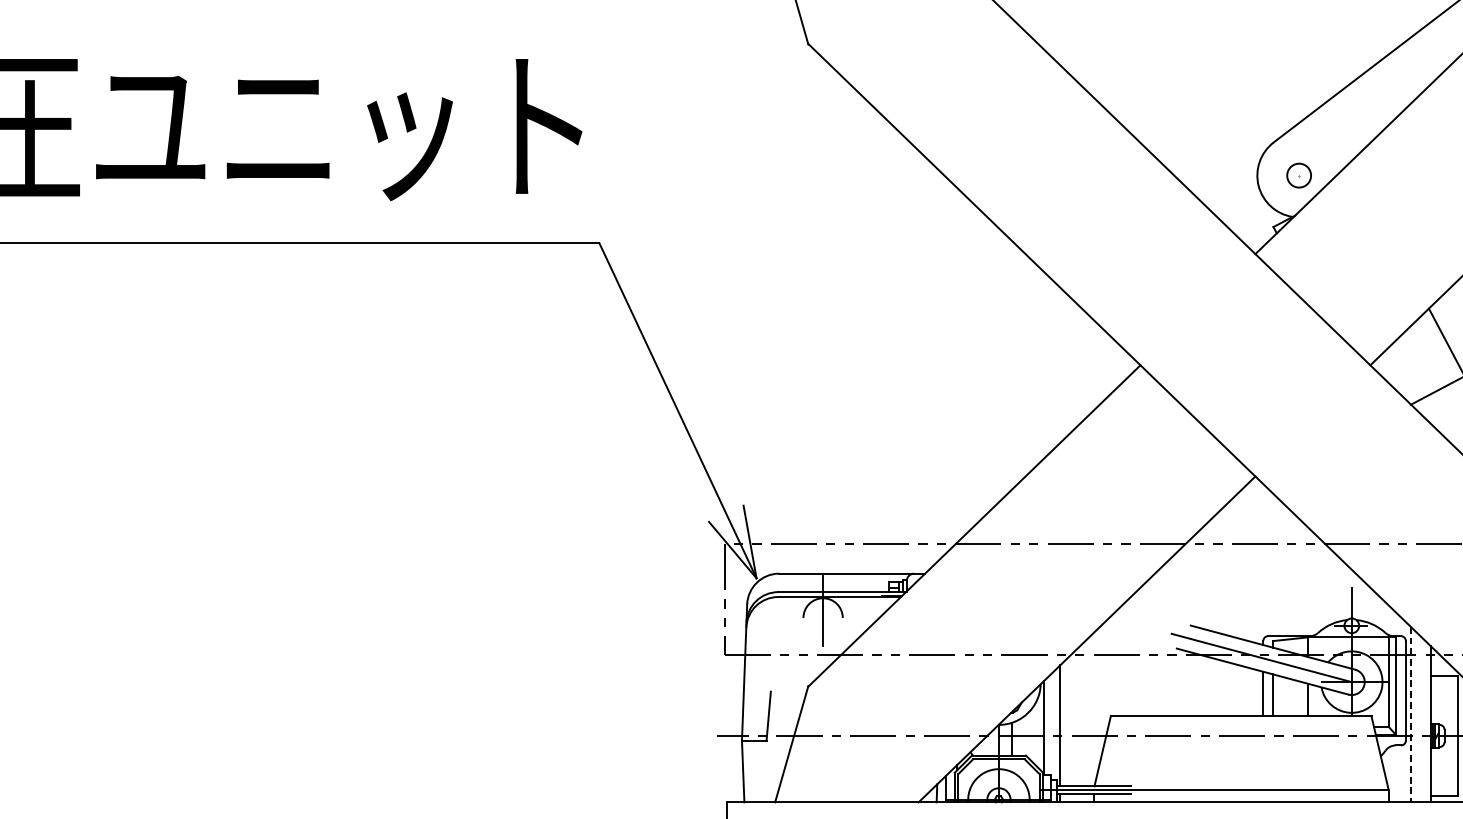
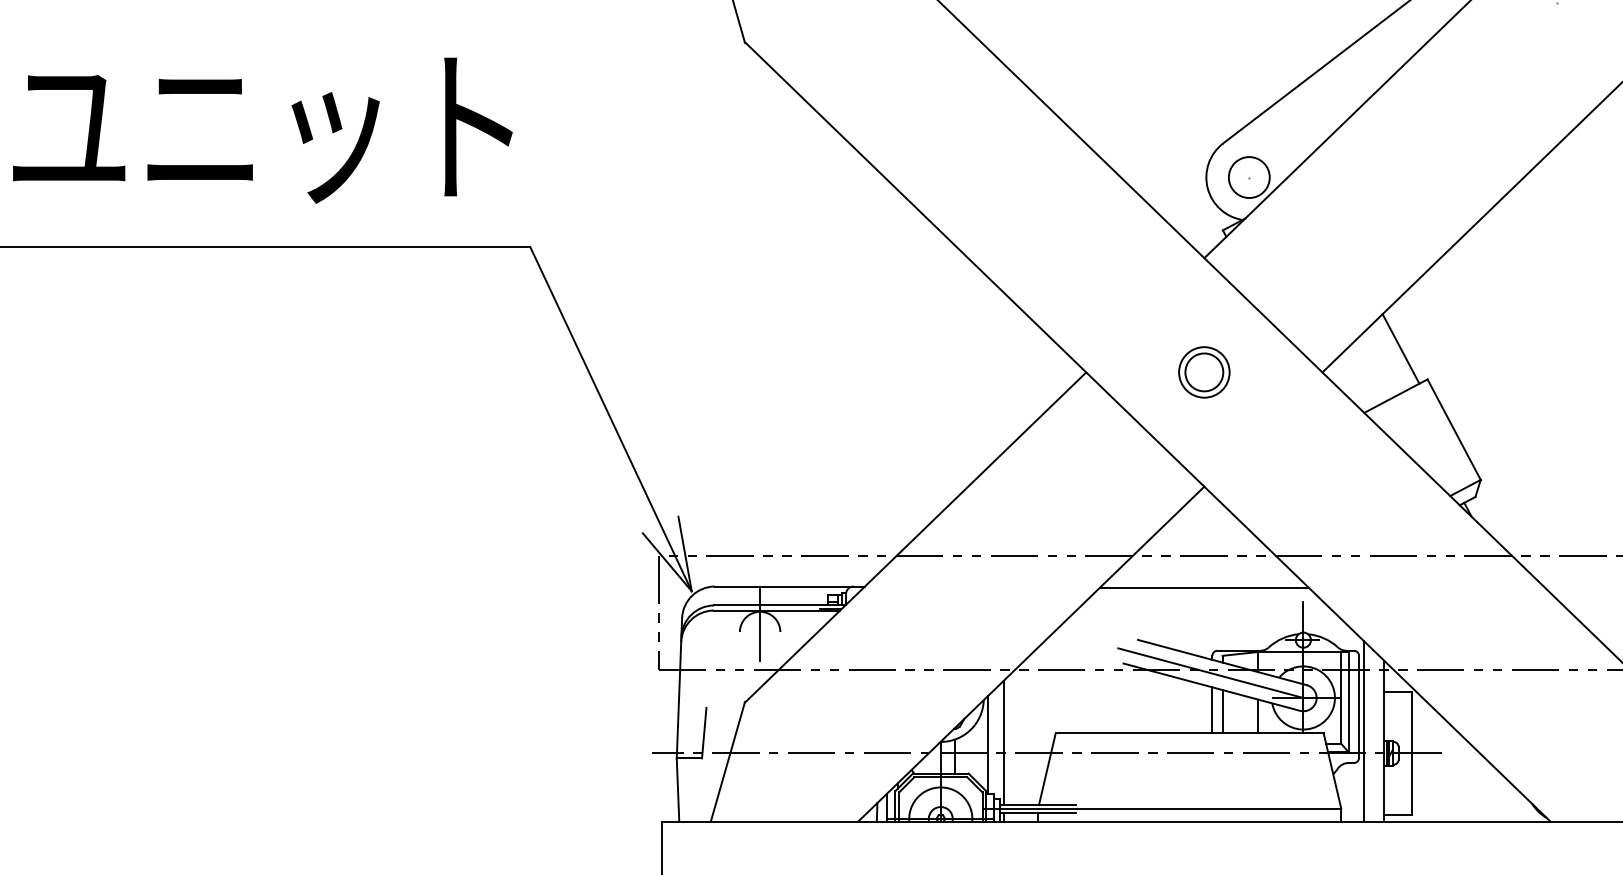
circle: (1298, 175) -> (1248, 177), size x1.67
part: (1255, 365) -> (1204, 372), added
line: (1255, 574) -> (1204, 587), added
line: (1411, 714) -> (1364, 731), dashed -> solid

